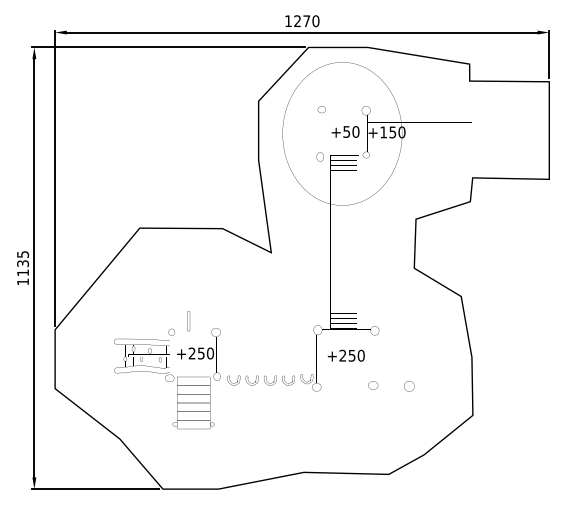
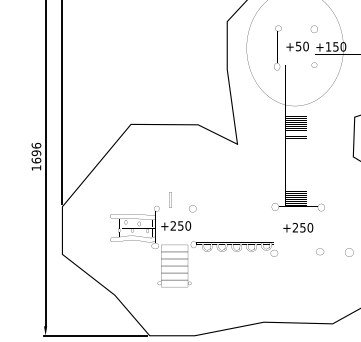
text: (22, 263) -> (36, 153), 1135 -> 1696

